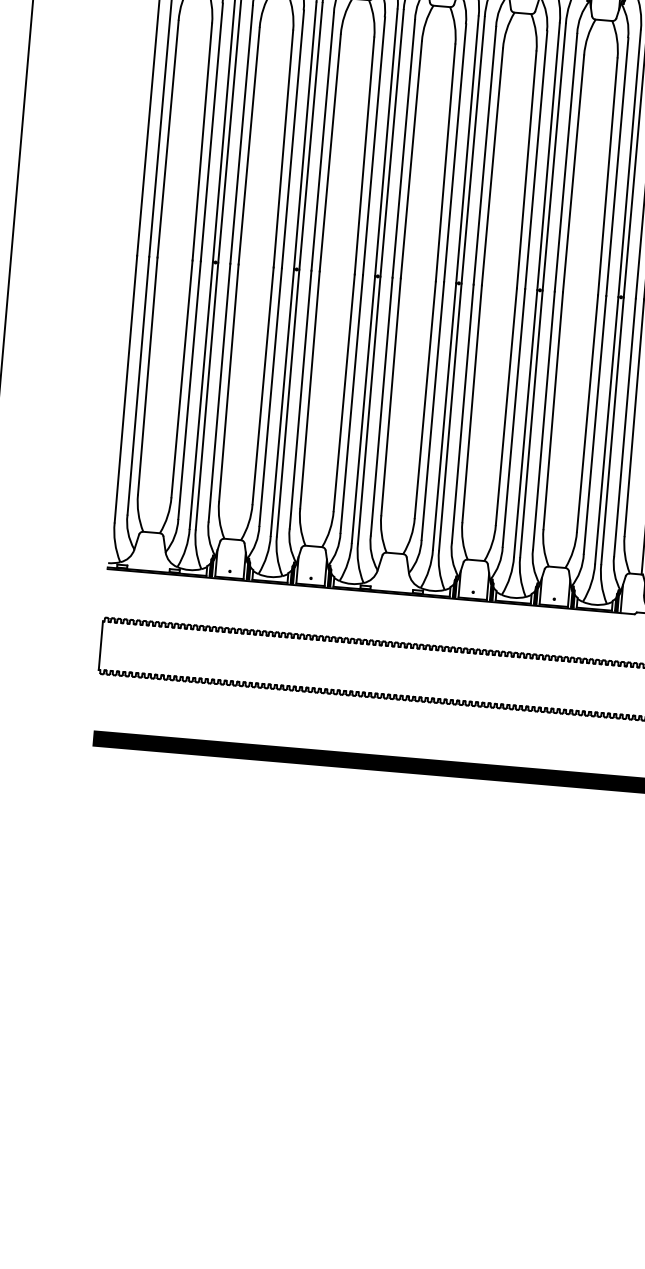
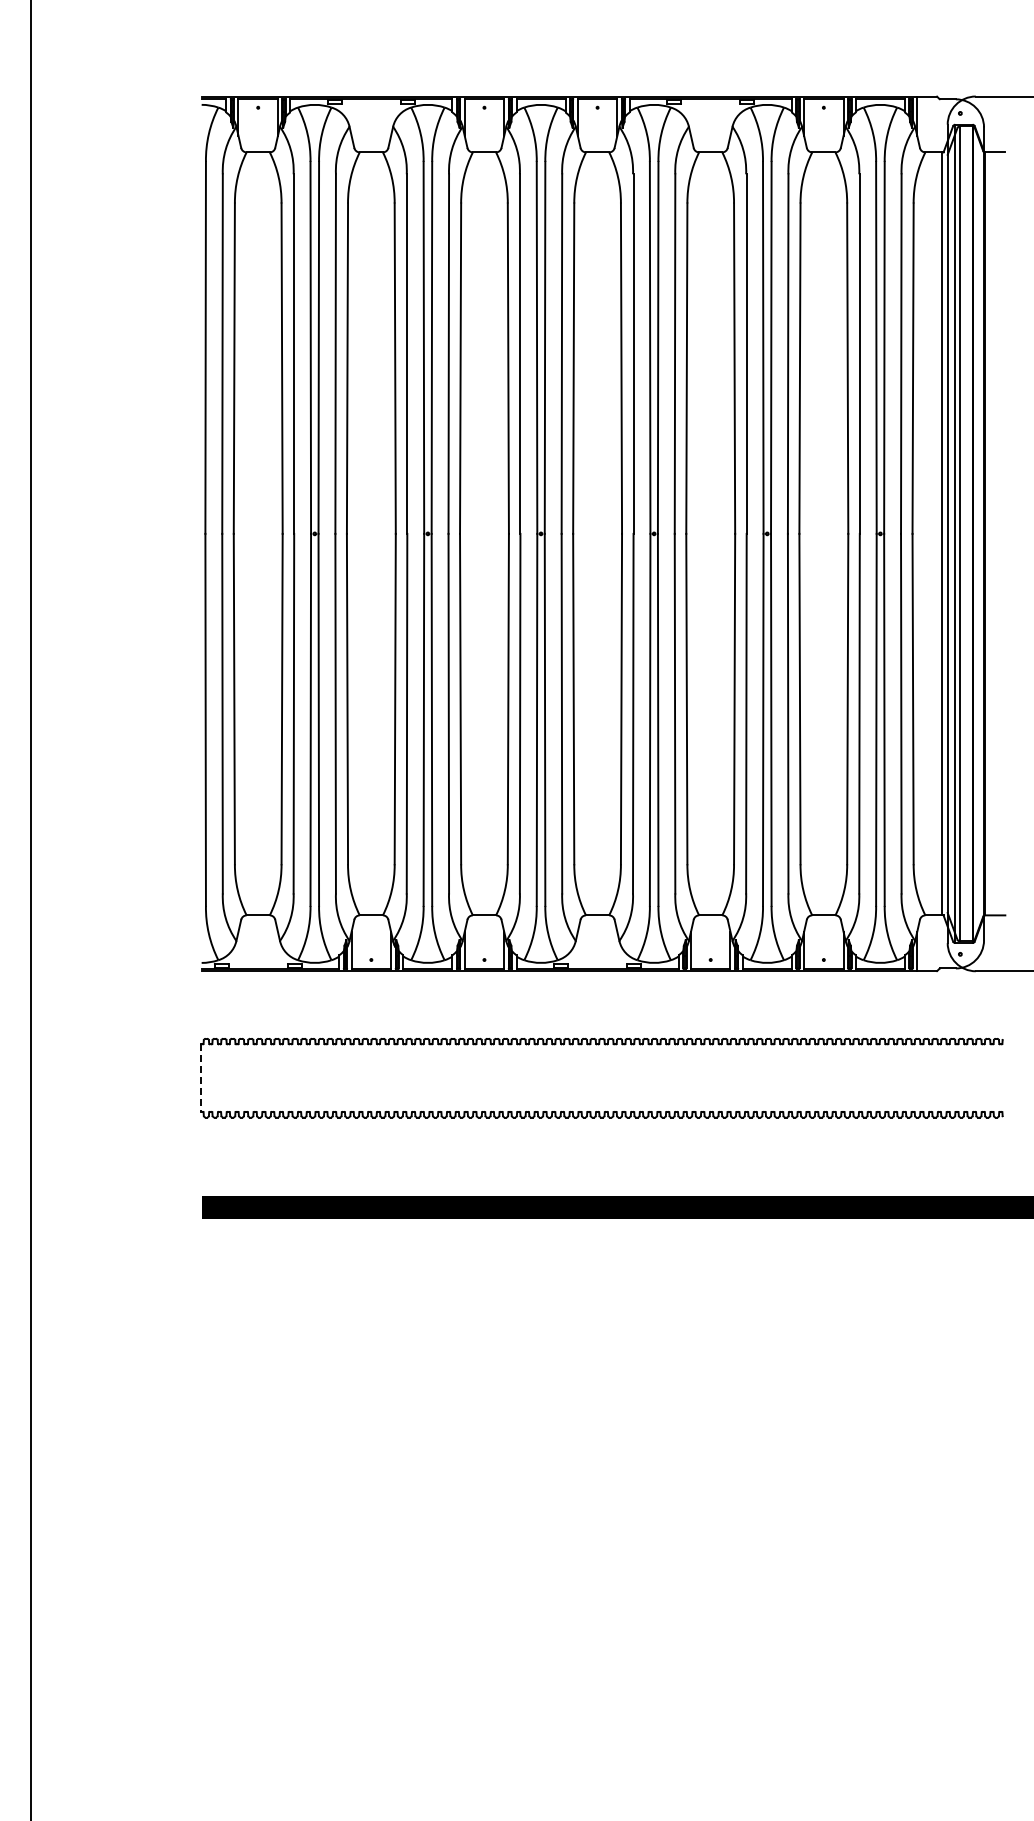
line: (100, 645) -> (201, 1078), solid -> dashed

